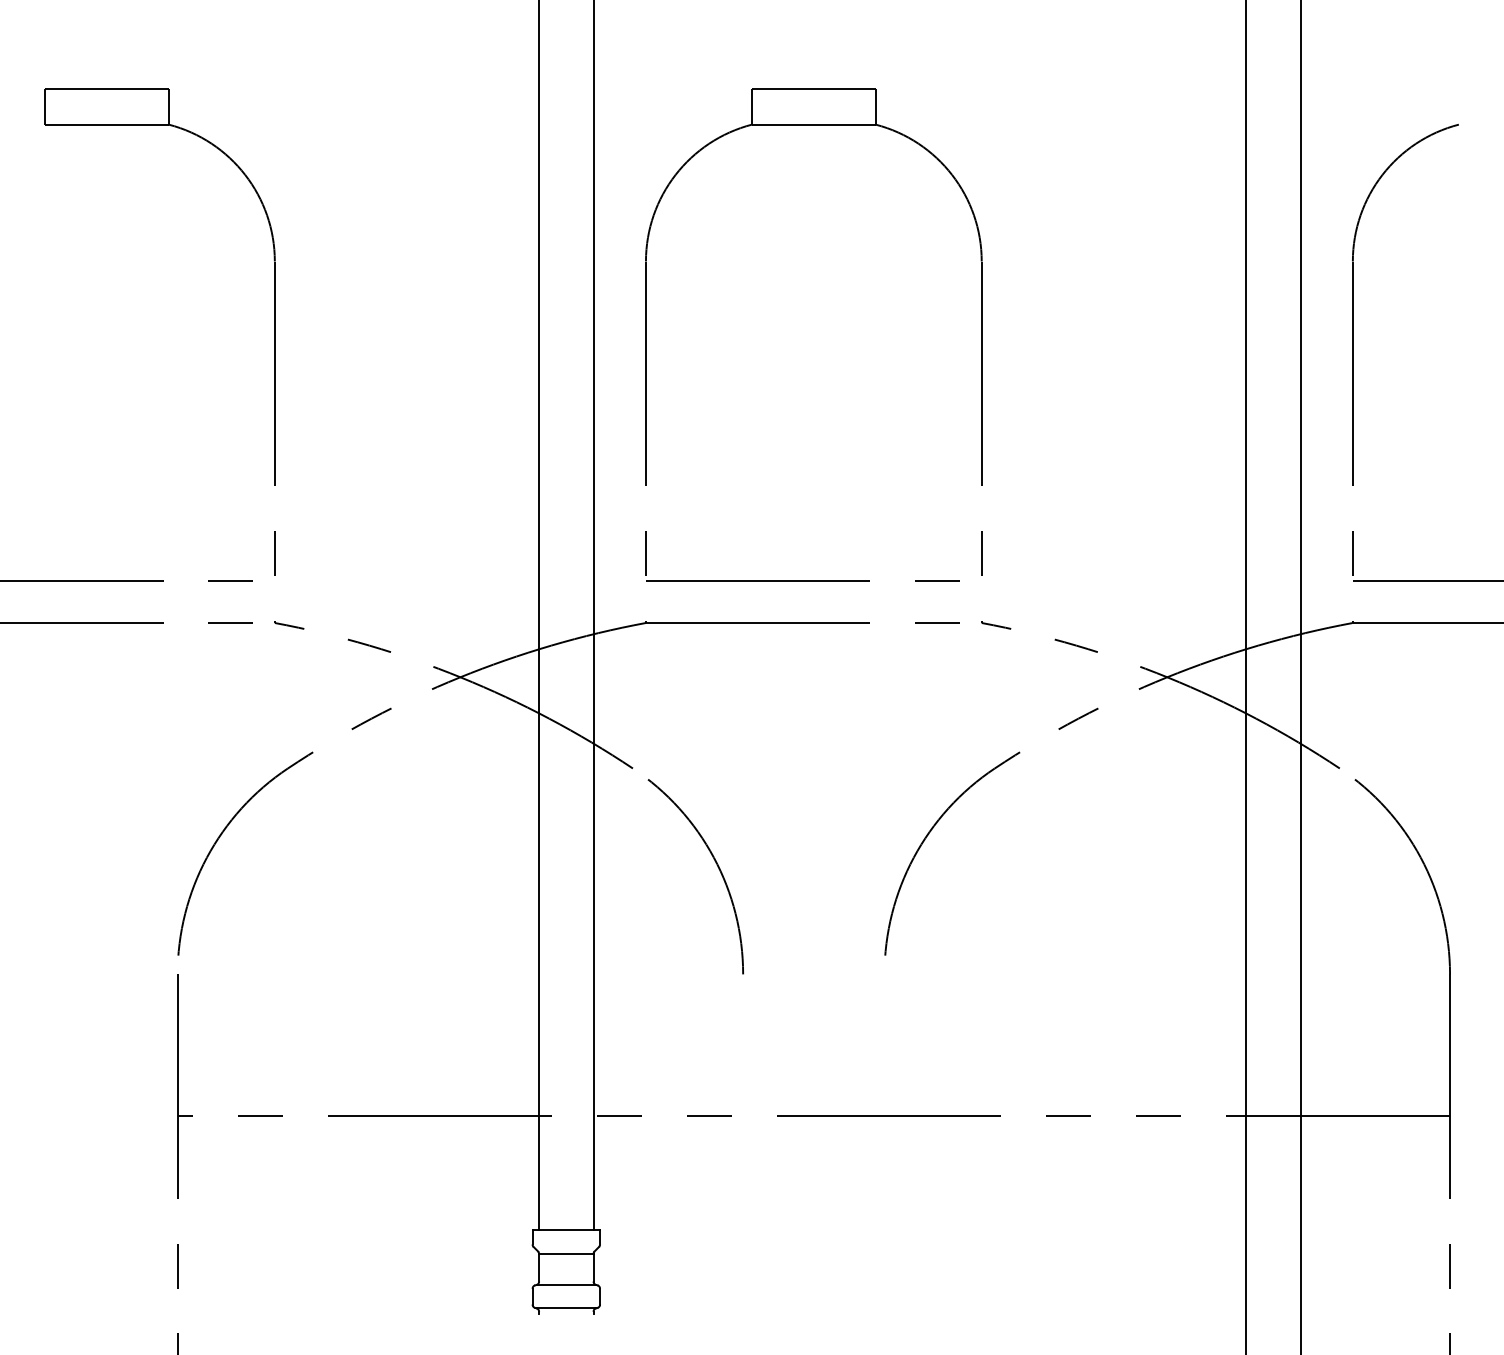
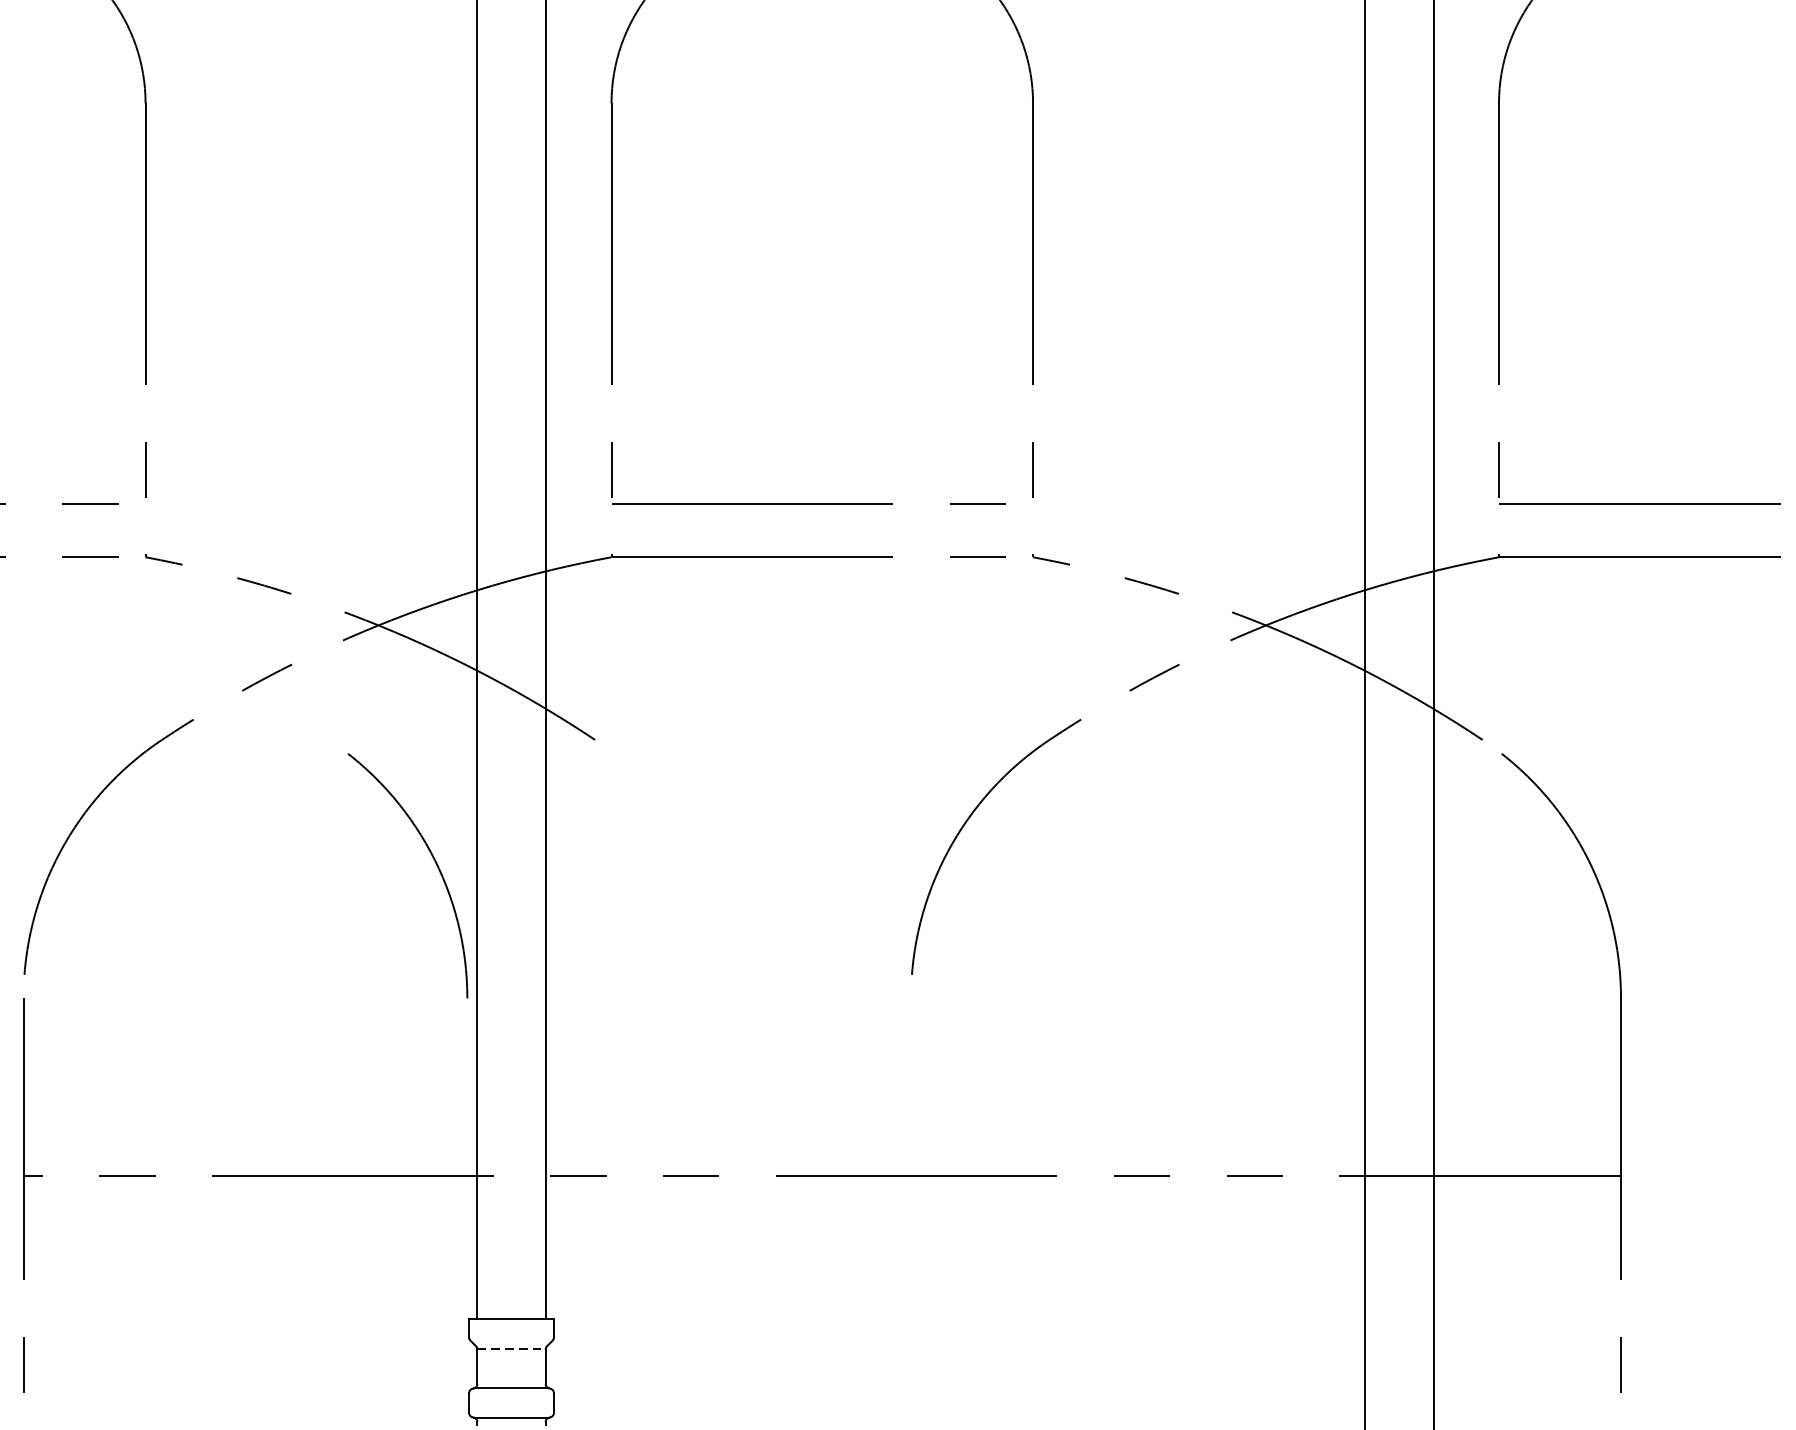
arc: (716, 865) -> (433, 861), moved
line: (566, 1253) -> (511, 1348), solid -> dashed

